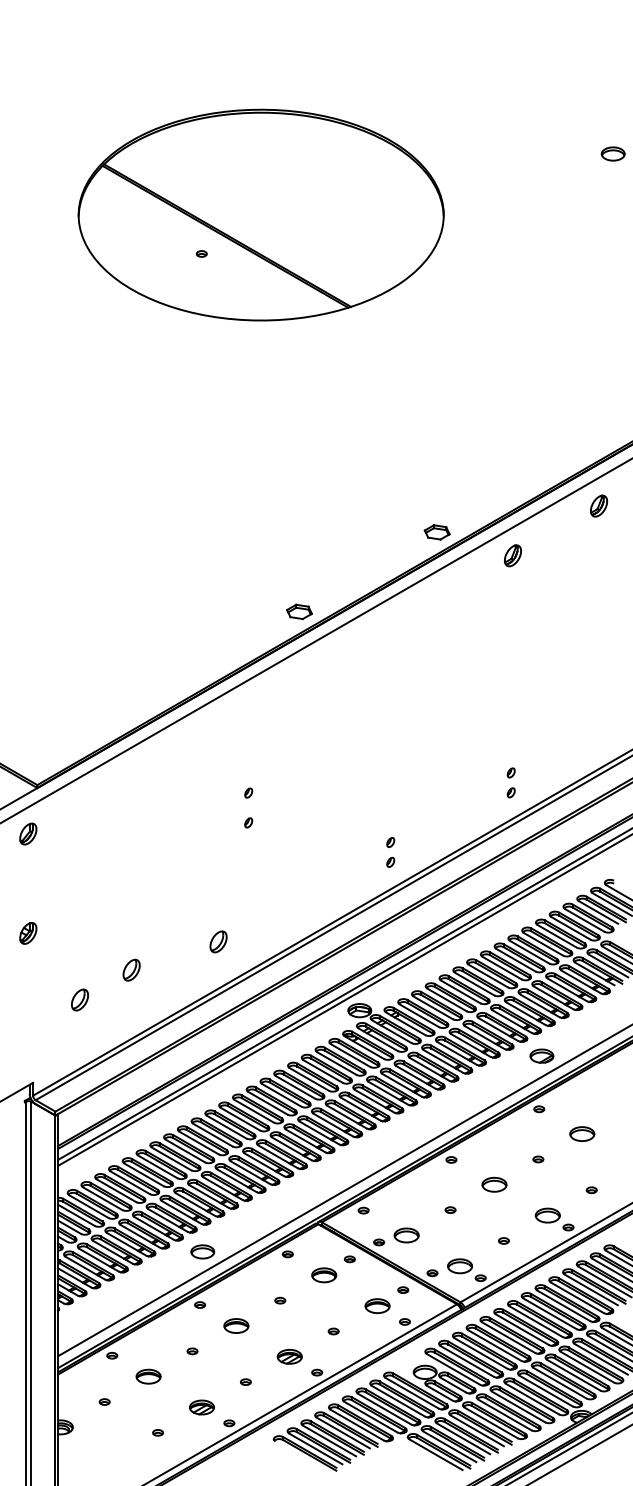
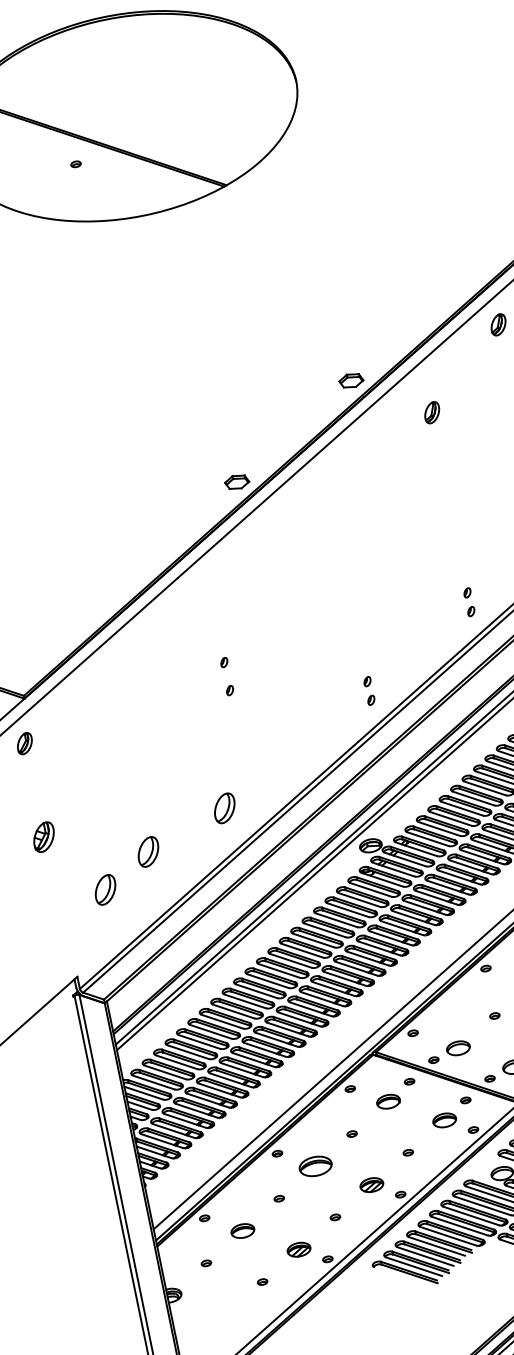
part: (512, 555) -> (431, 412), moved
part: (28, 933) -> (44, 837), size x1.4
part: (218, 941) -> (224, 808), size x1.4
part: (131, 969) -> (148, 851), size x1.4
part: (79, 999) -> (104, 889), size x1.4
part: (202, 1251) -> (269, 1102), removed
part: (236, 1325) -> (315, 1165), size x1.4

